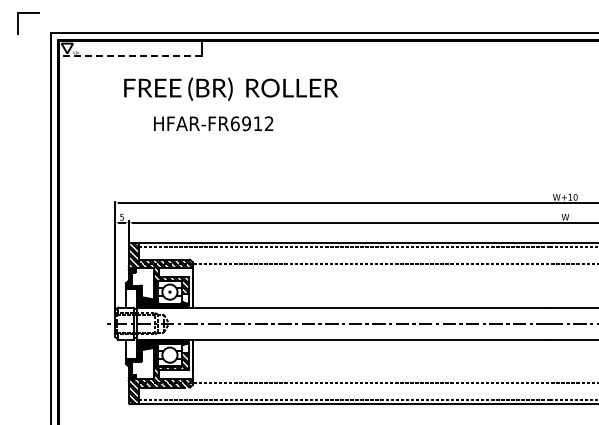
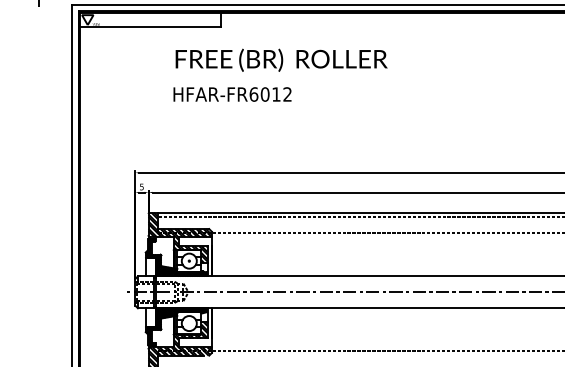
line: (130, 55) -> (150, 26), dashed -> solid
text: (231, 88) -> (281, 59), moved
text: (246, 123) -> (265, 94), HFAR-FR6912 -> HFAR-FR6012

